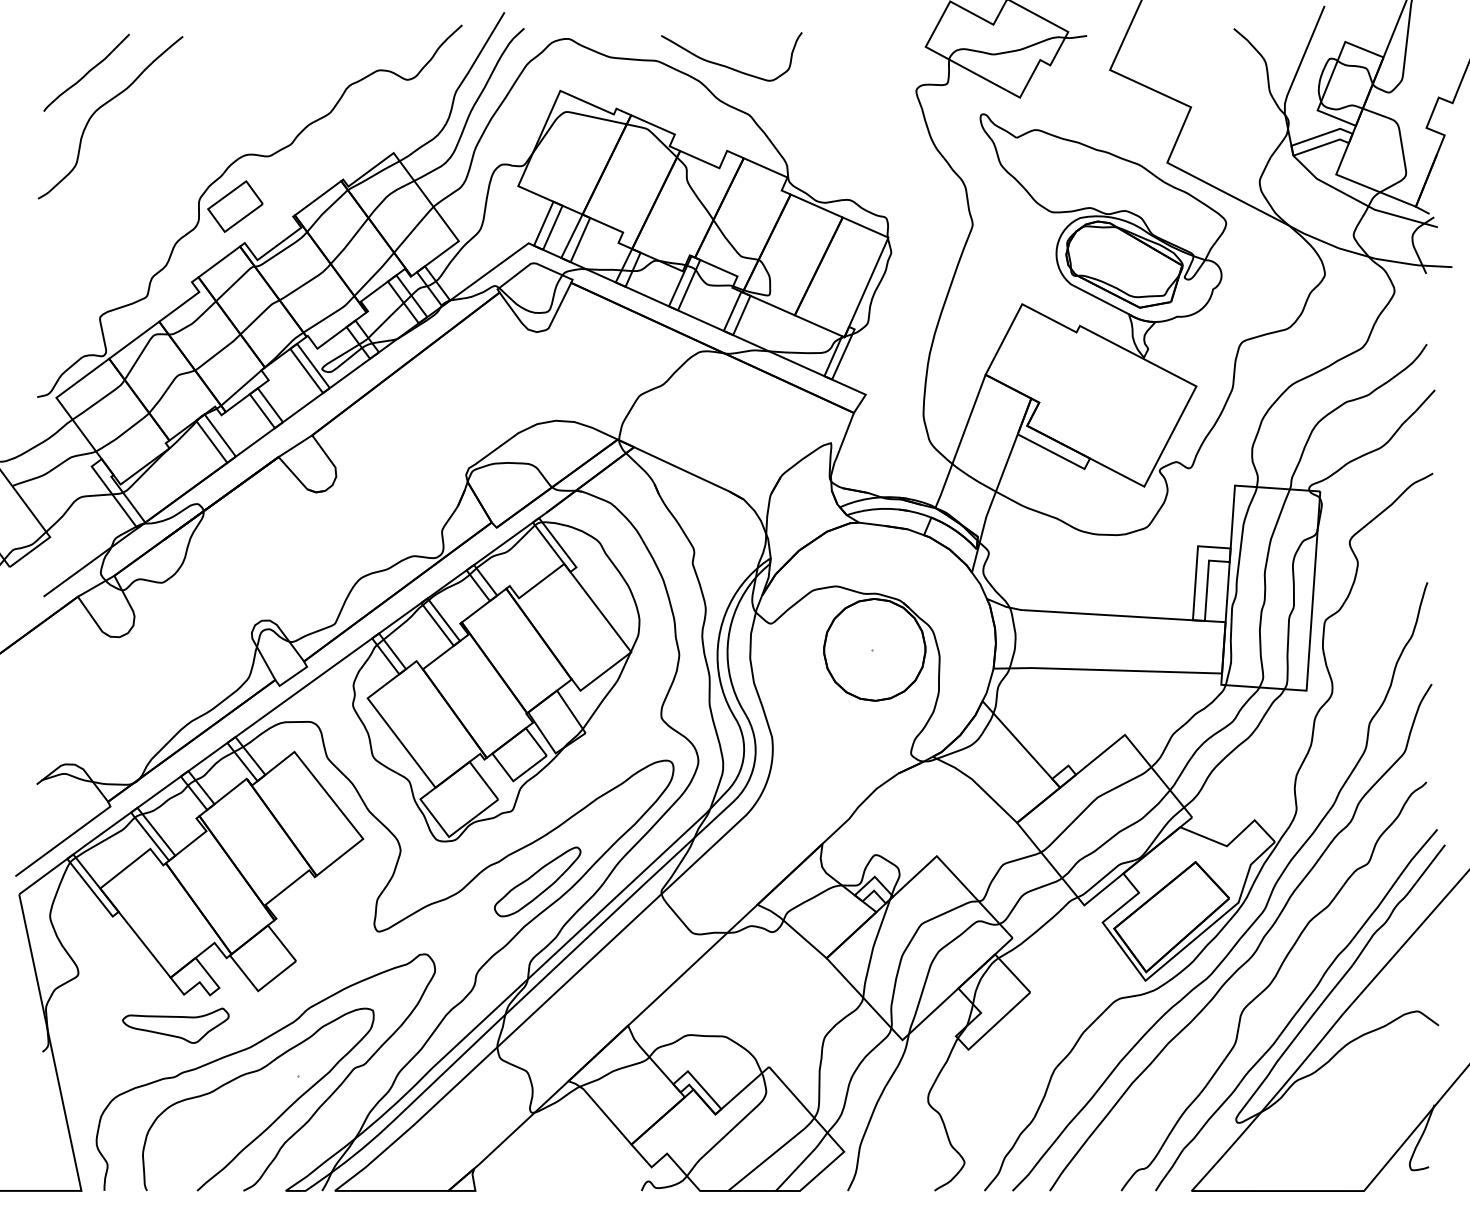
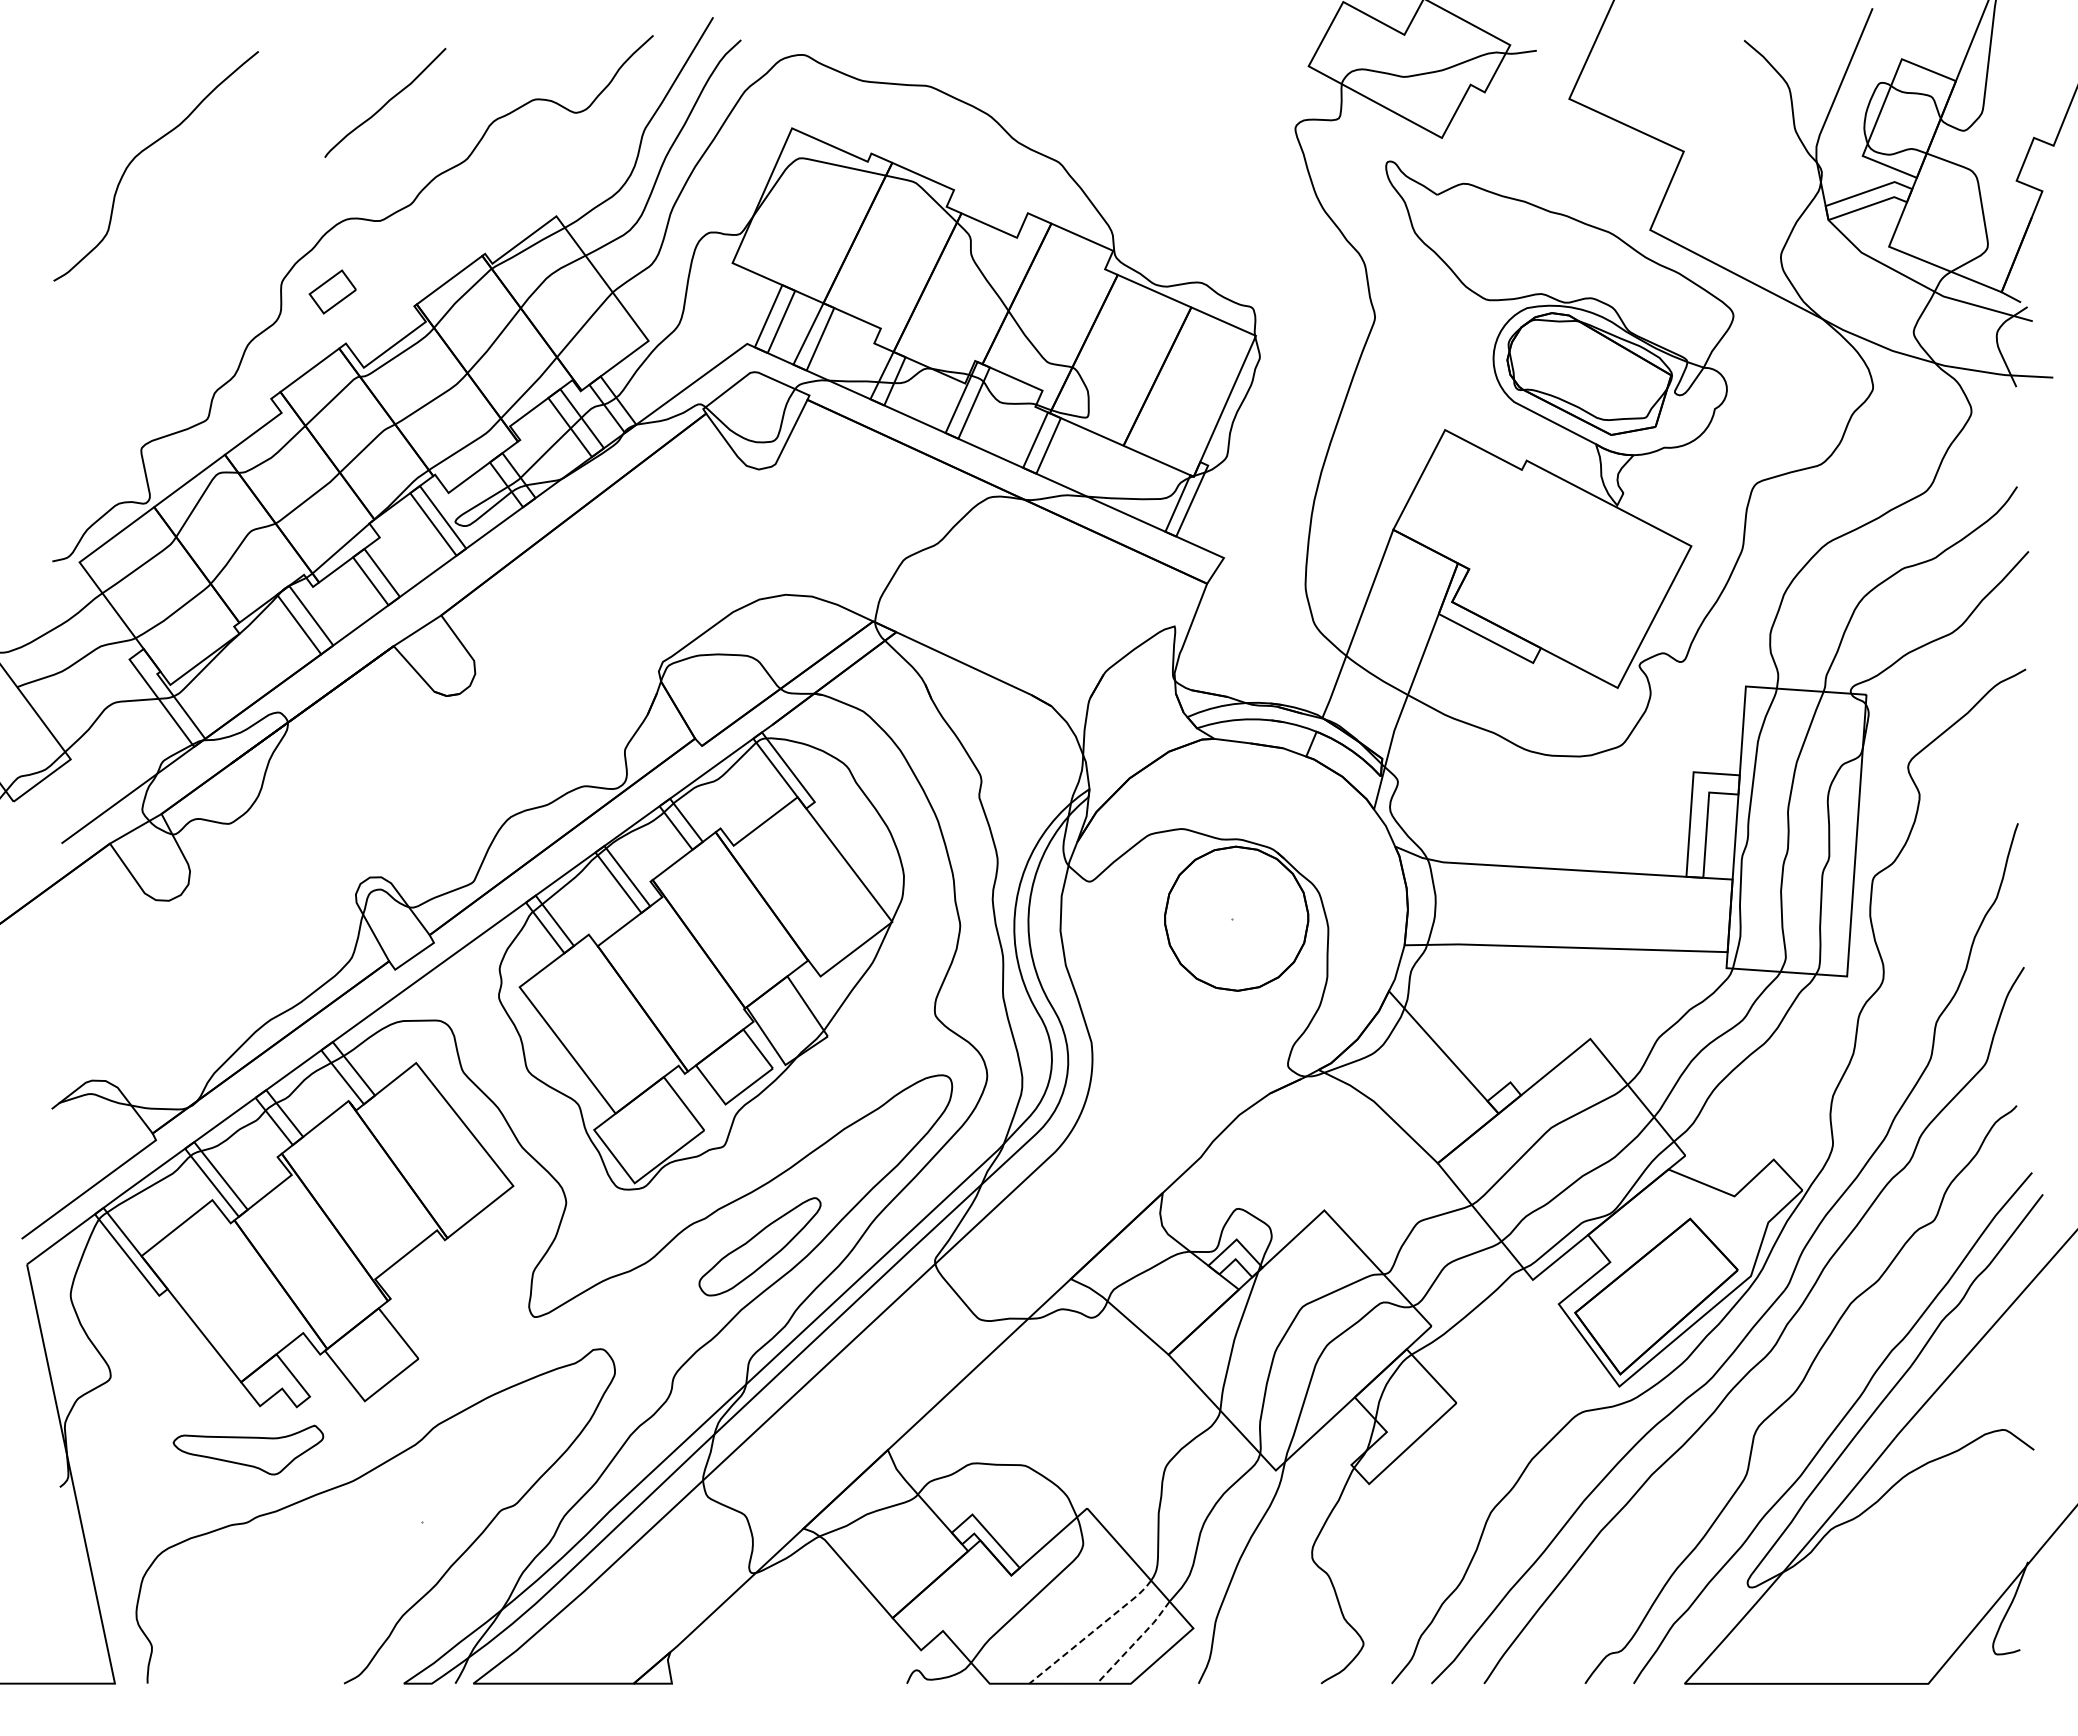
curve: (728, 66) -> (1030, 94), removed
curve: (87, 72) -> (386, 102), moved
part: (235, 206) -> (332, 291), size x0.6
curve: (274, 1120) -> (387, 1584), removed
line: (772, 1154) -> (1092, 1632), solid -> dashed
line: (803, 1161) -> (1135, 1642), solid -> dashed

